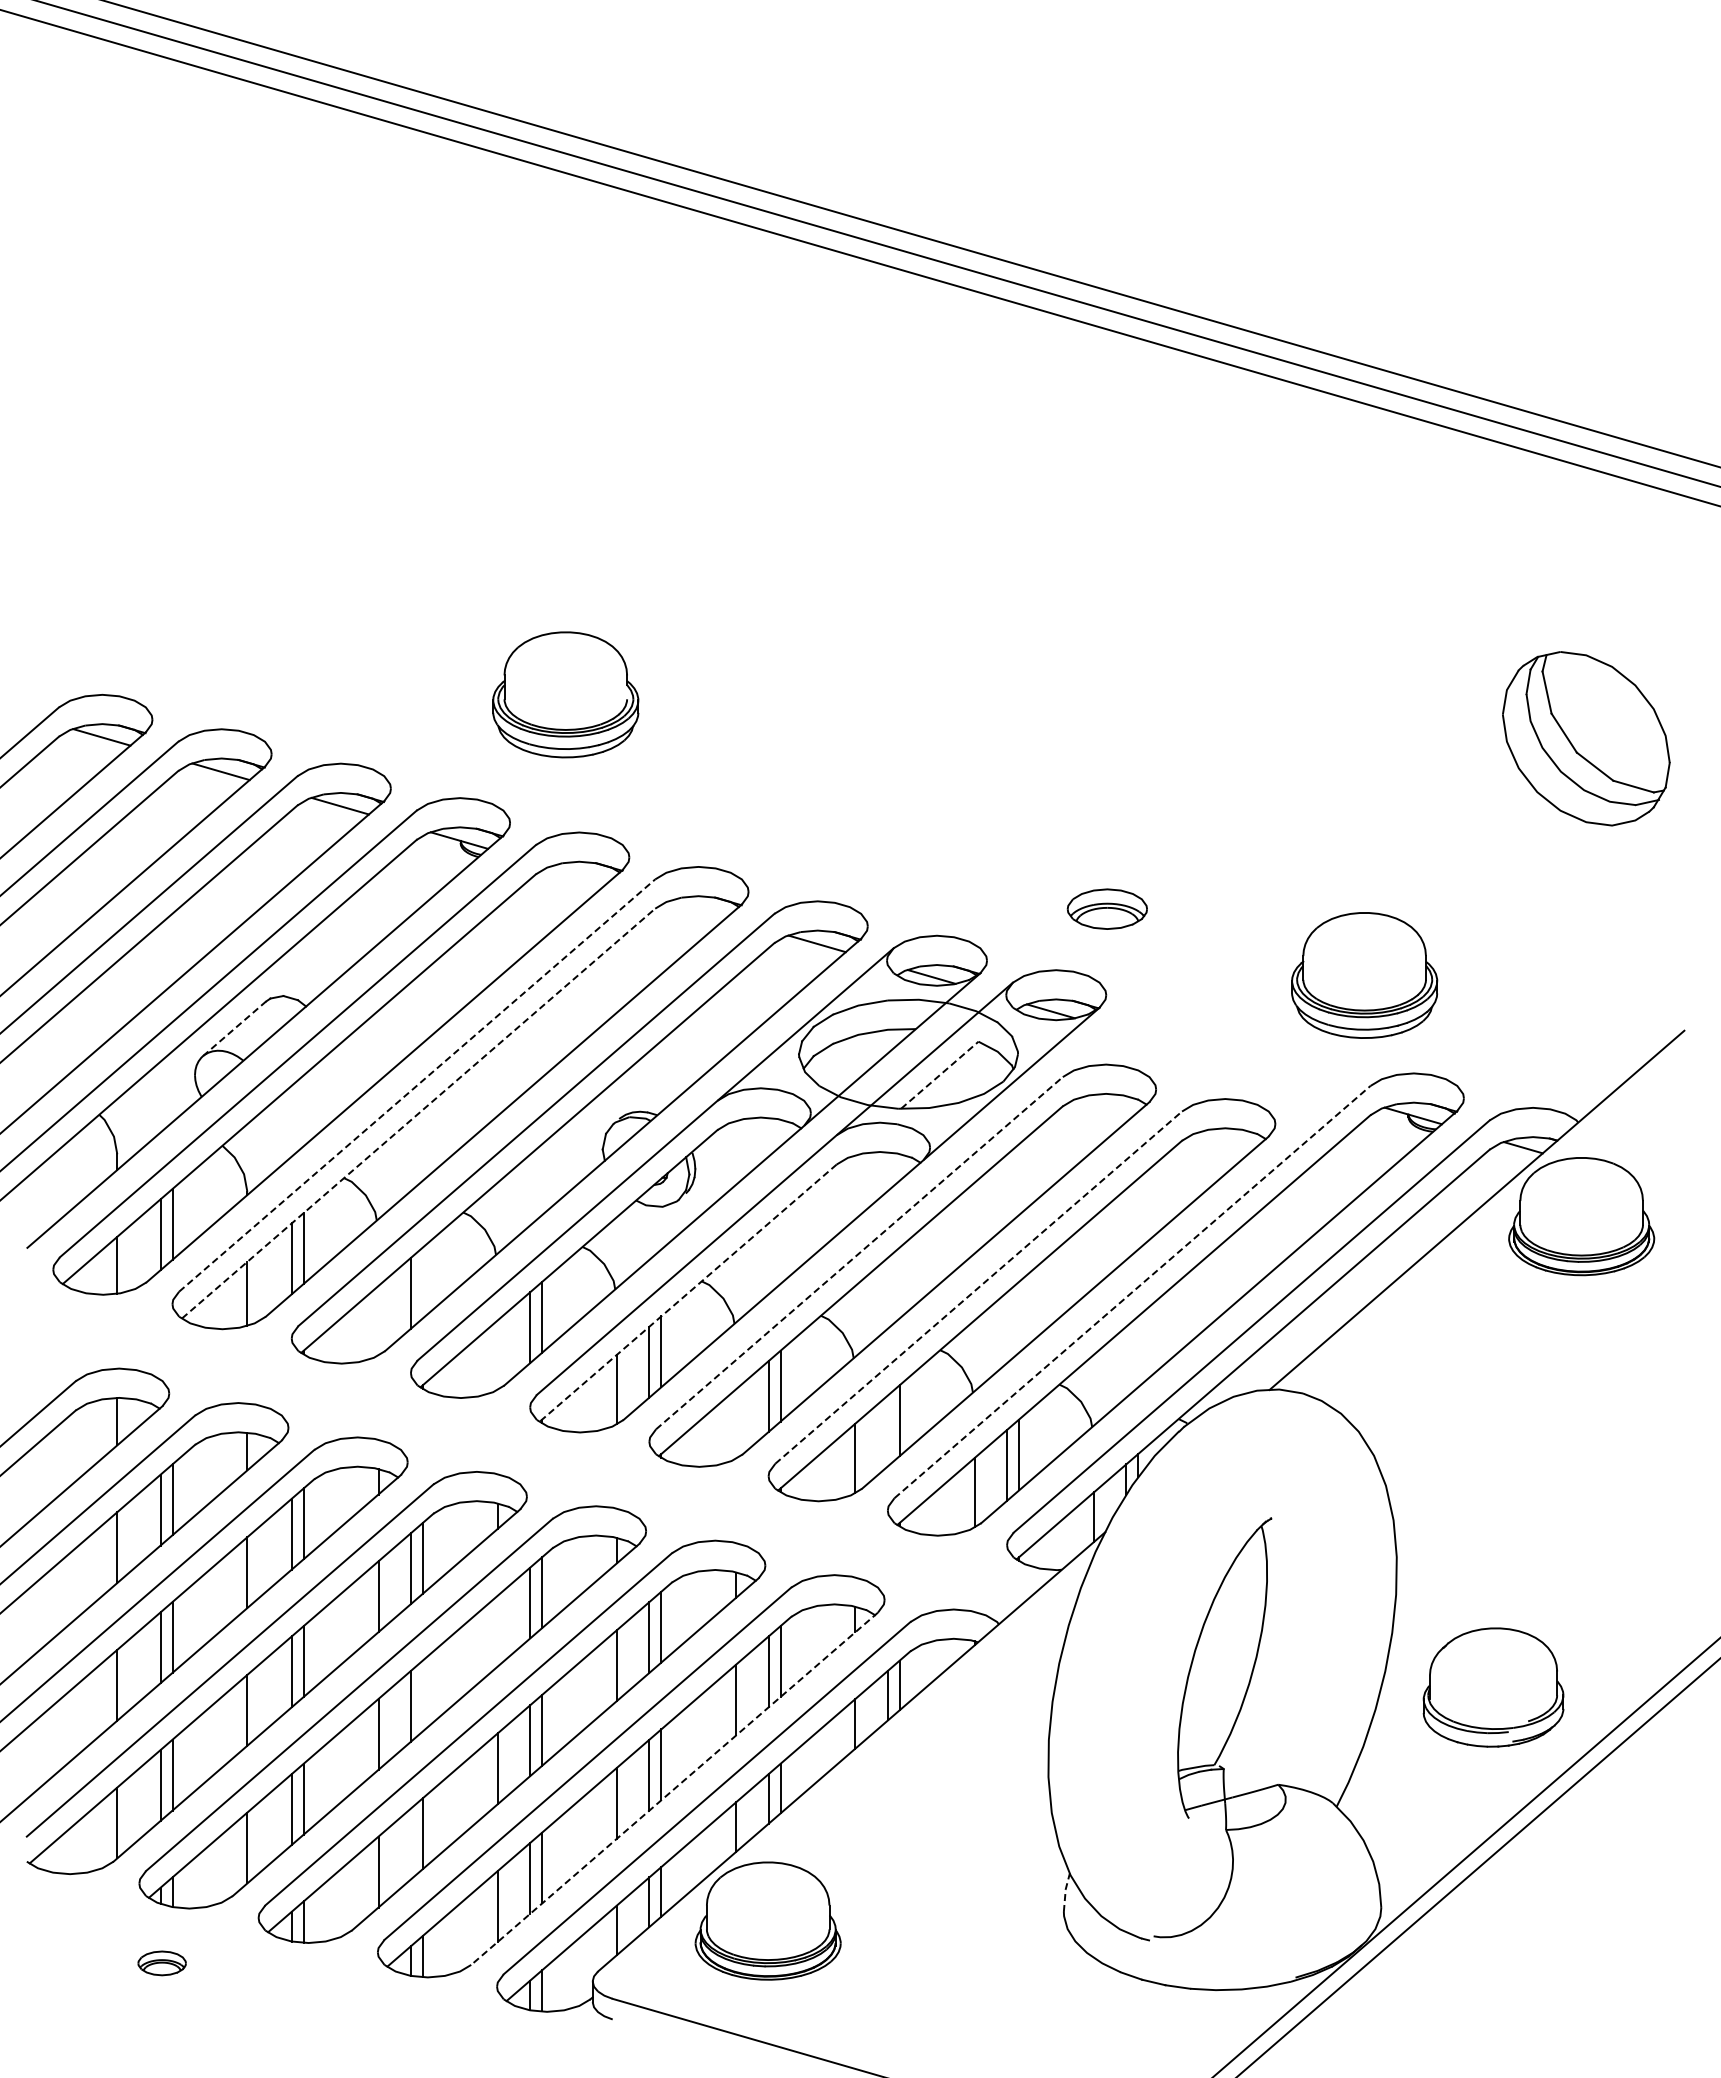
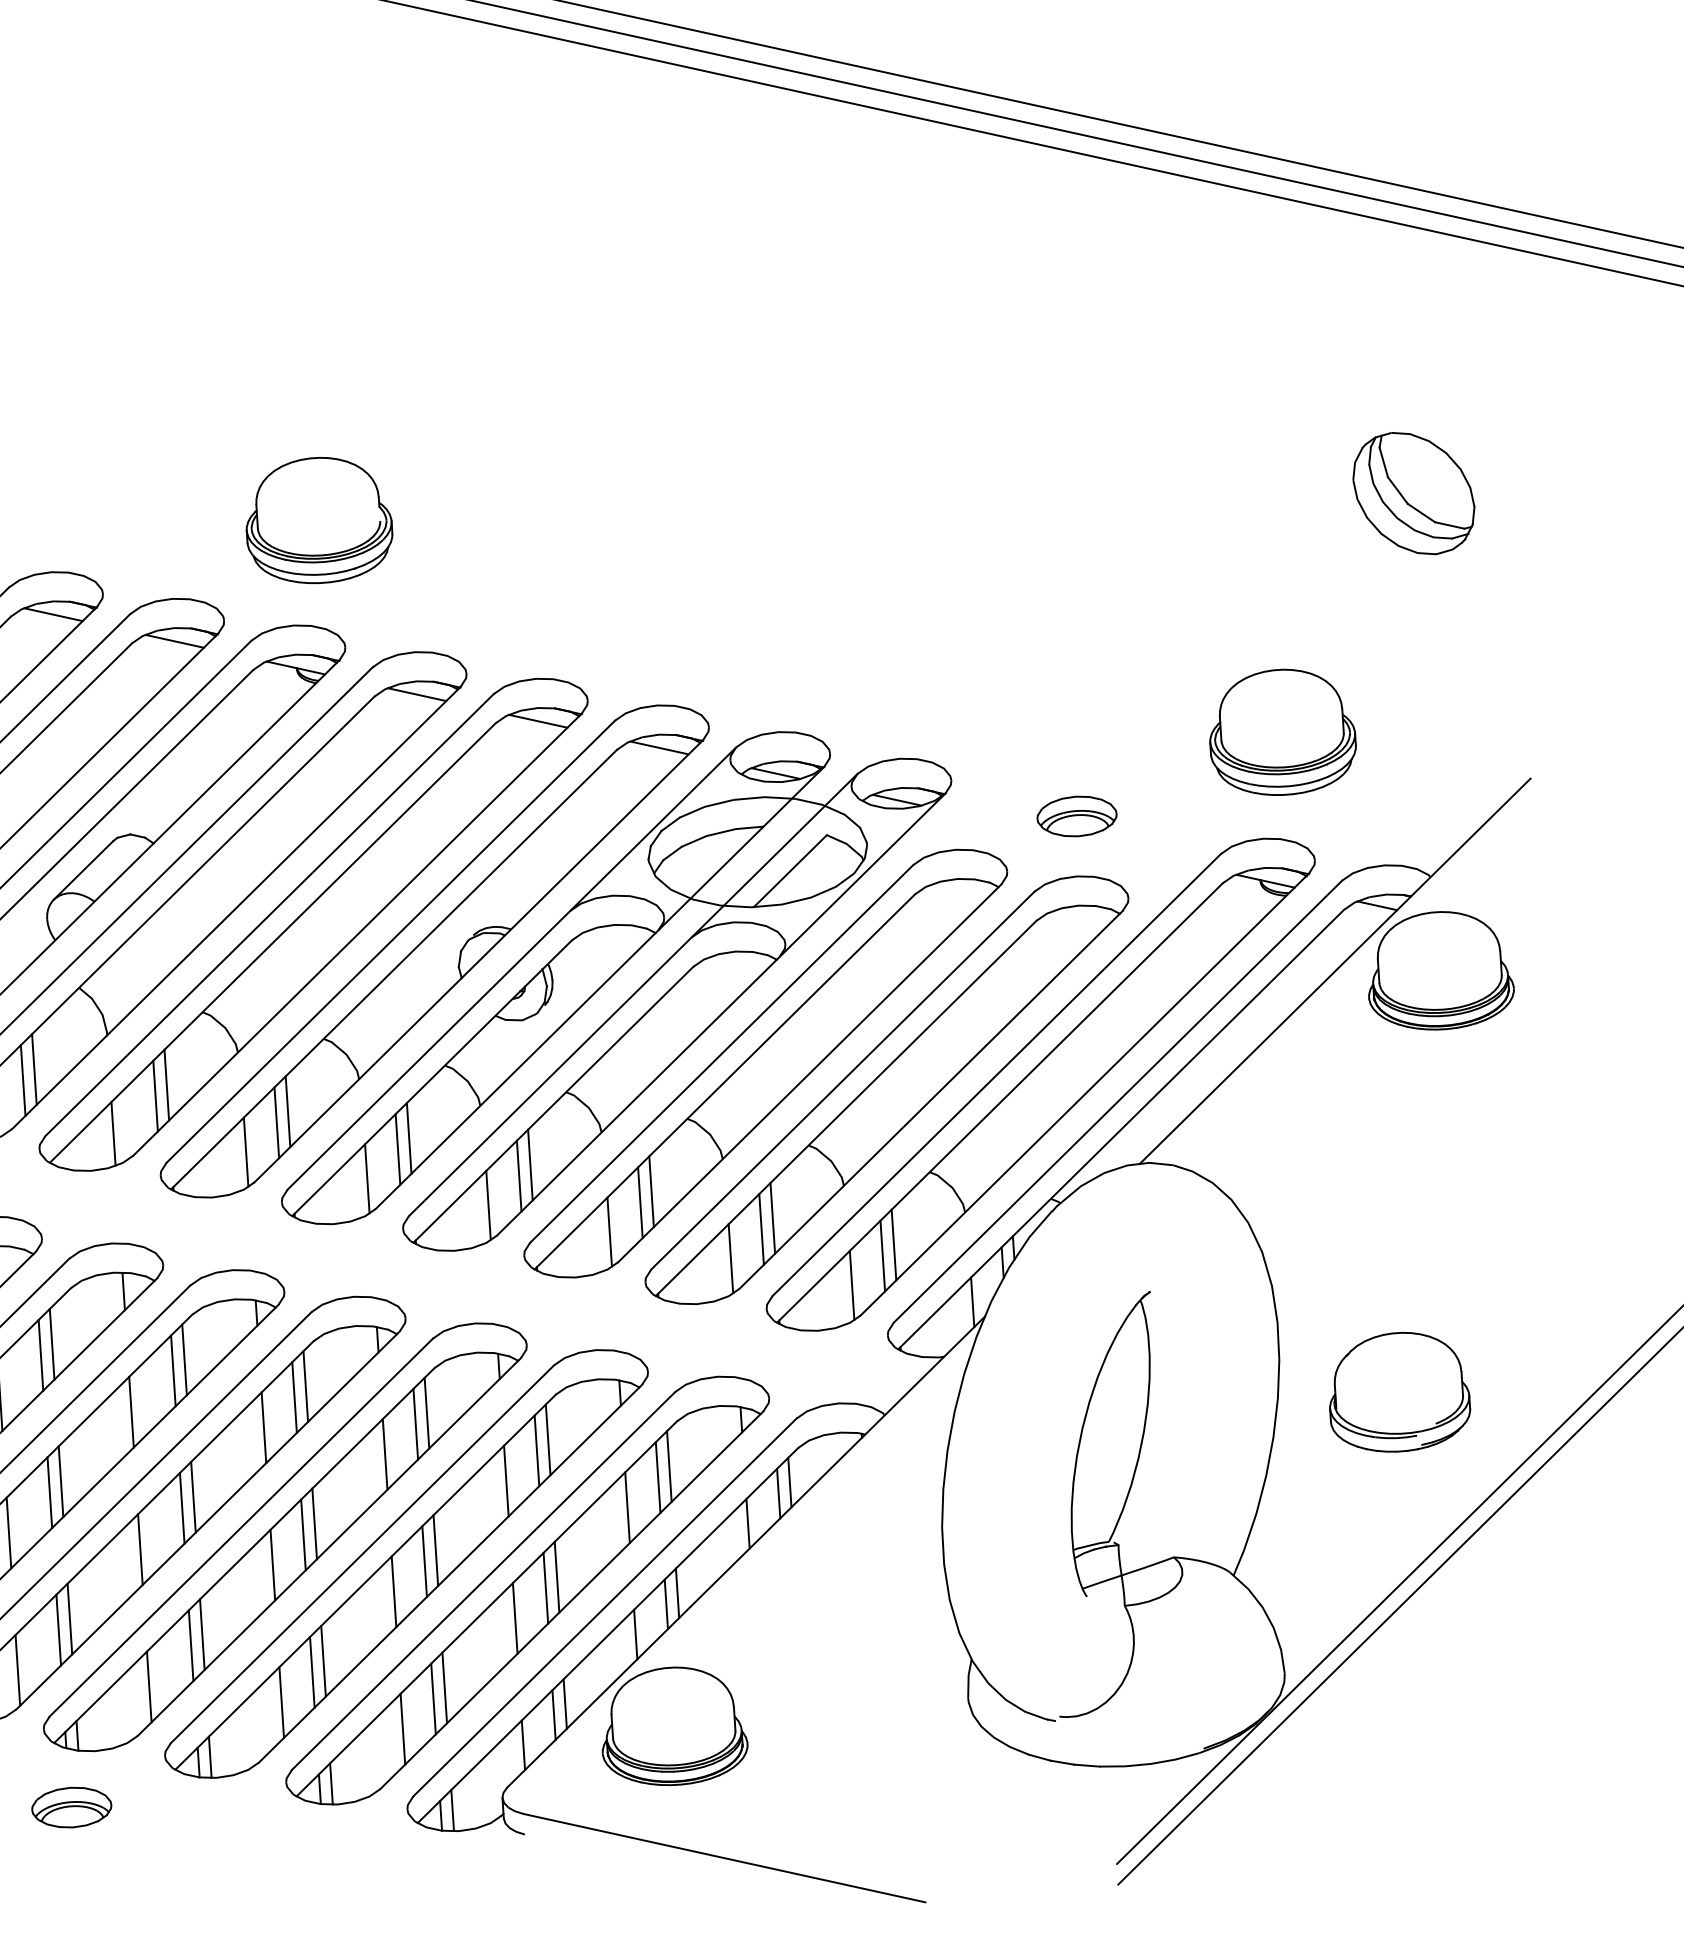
part: (565, 694) -> (318, 520), moved
part: (1586, 738) -> (1414, 493), size x0.71
line: (578, 874) -> (416, 694), added
part: (1106, 908) -> (1076, 815), moved
line: (697, 909) -> (537, 721), added
part: (1364, 975) -> (1282, 732), moved
line: (234, 1028) -> (83, 870), dashed -> solid
line: (940, 1074) -> (791, 870), dashed -> solid
line: (417, 1085) -> (269, 915), dashed -> solid
line: (418, 1113) -> (272, 942), dashed -> solid
line: (859, 1252) -> (721, 1053), dashed -> solid
line: (422, 1282) -> (287, 1111), added
line: (979, 1287) -> (843, 1080), dashed -> solid
line: (1132, 1292) -> (996, 1075), dashed -> solid
line: (687, 1293) -> (552, 1105), dashed -> solid
line: (378, 1320) -> (246, 1152), added
line: (497, 1354) -> (367, 1178), added
line: (736, 1423) -> (609, 1231), added
line: (887, 1430) -> (761, 1229), added
line: (497, 1630) -> (384, 1453), added
part: (1493, 1687) -> (1398, 1392), moved
line: (422, 1695) -> (314, 1523), added
line: (674, 1789) -> (571, 1601), dashed -> solid
line: (411, 1843) -> (312, 1671), added
line: (1065, 1891) -> (968, 1677), dashed -> solid
part: (161, 1963) -> (71, 1807), size x1.67

